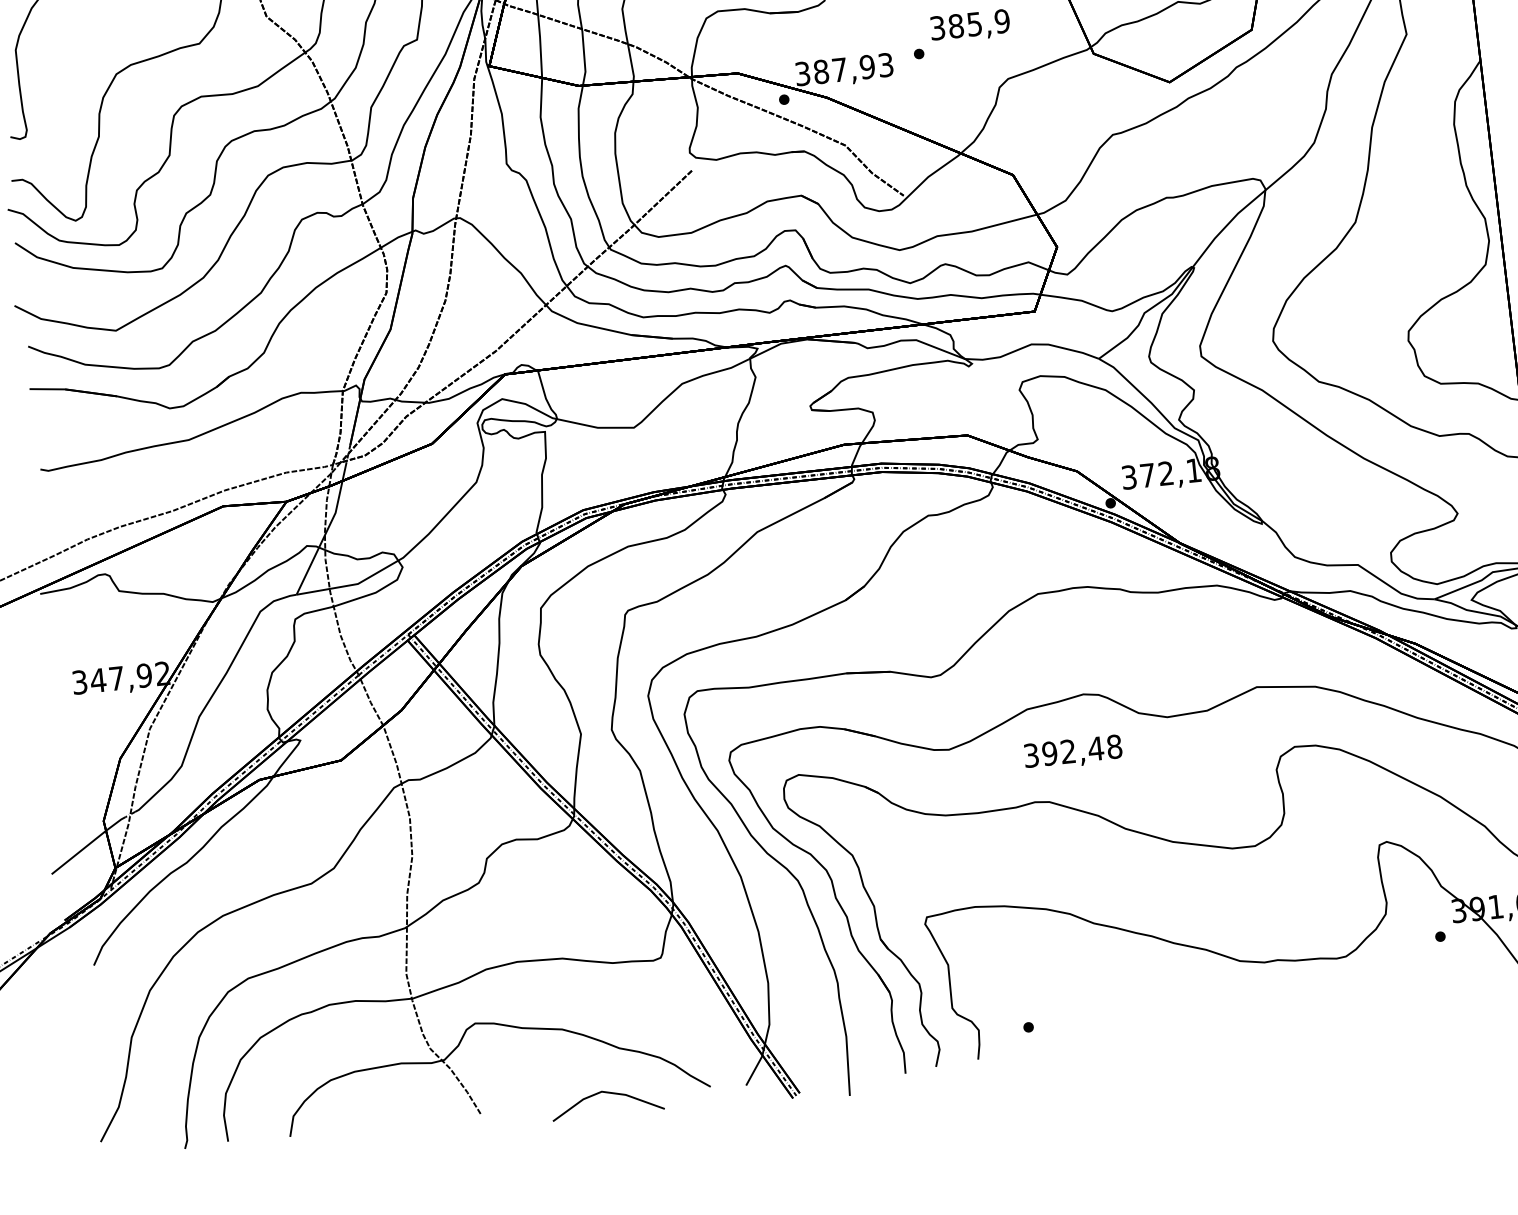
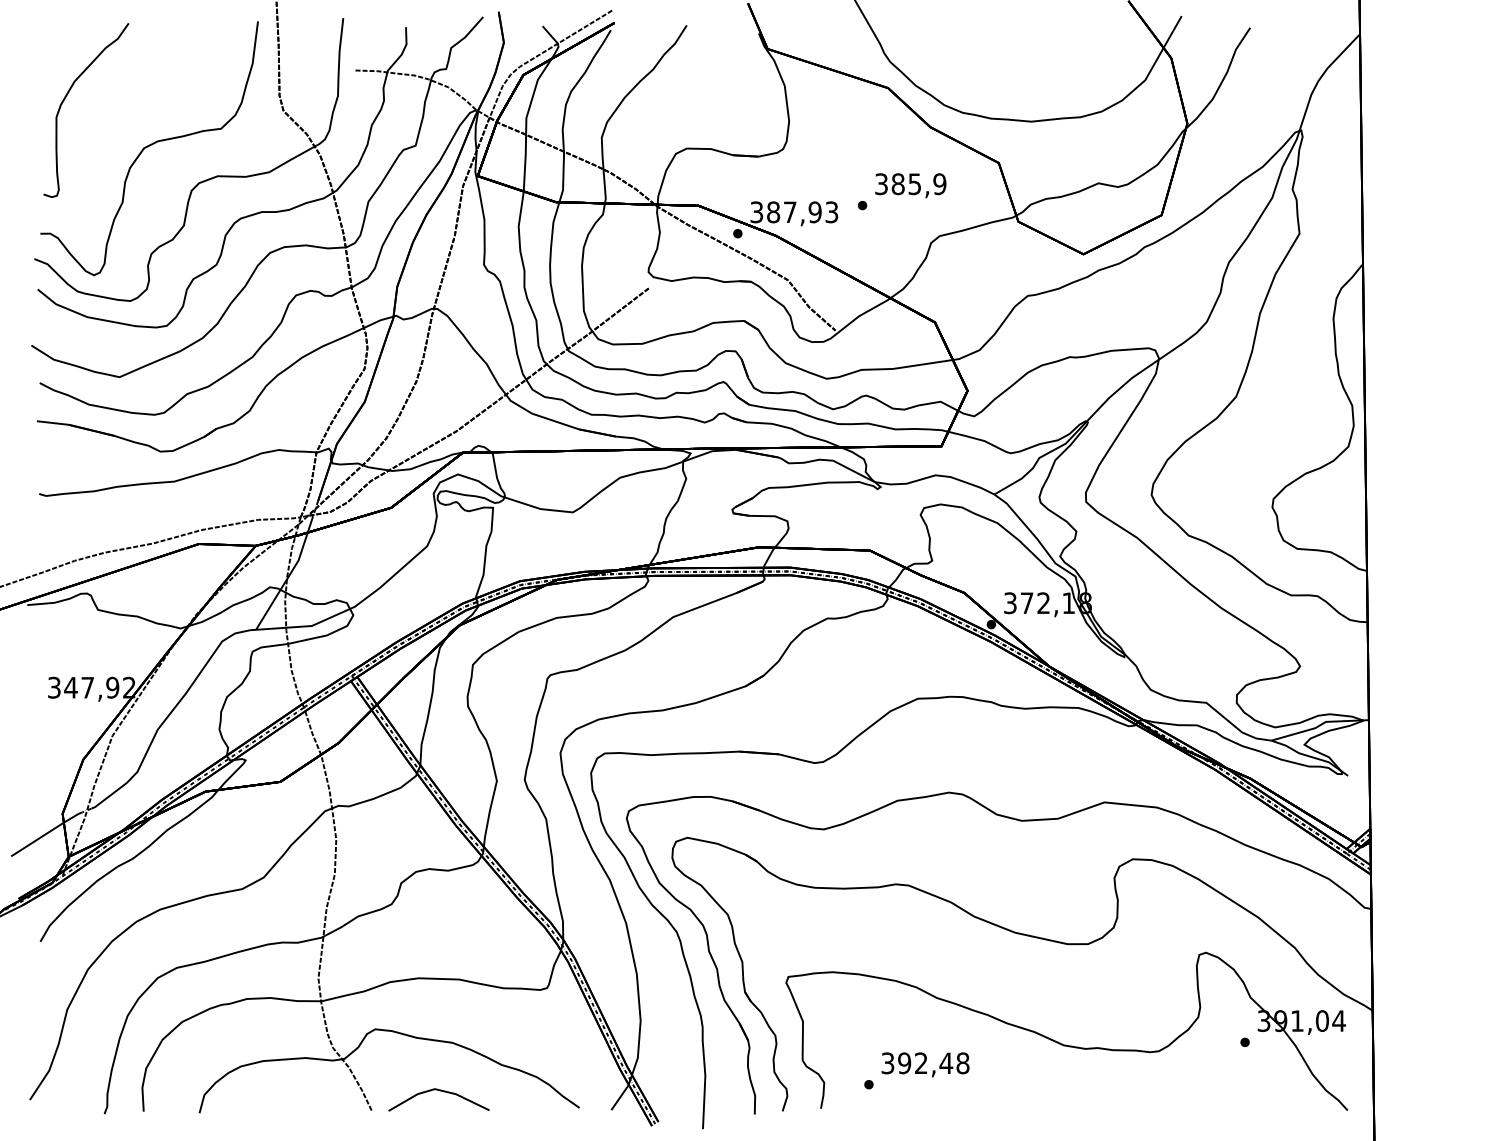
text: (1073, 752) -> (925, 1064), moved
line: (607, 1093) -> (439, 1091), moved

